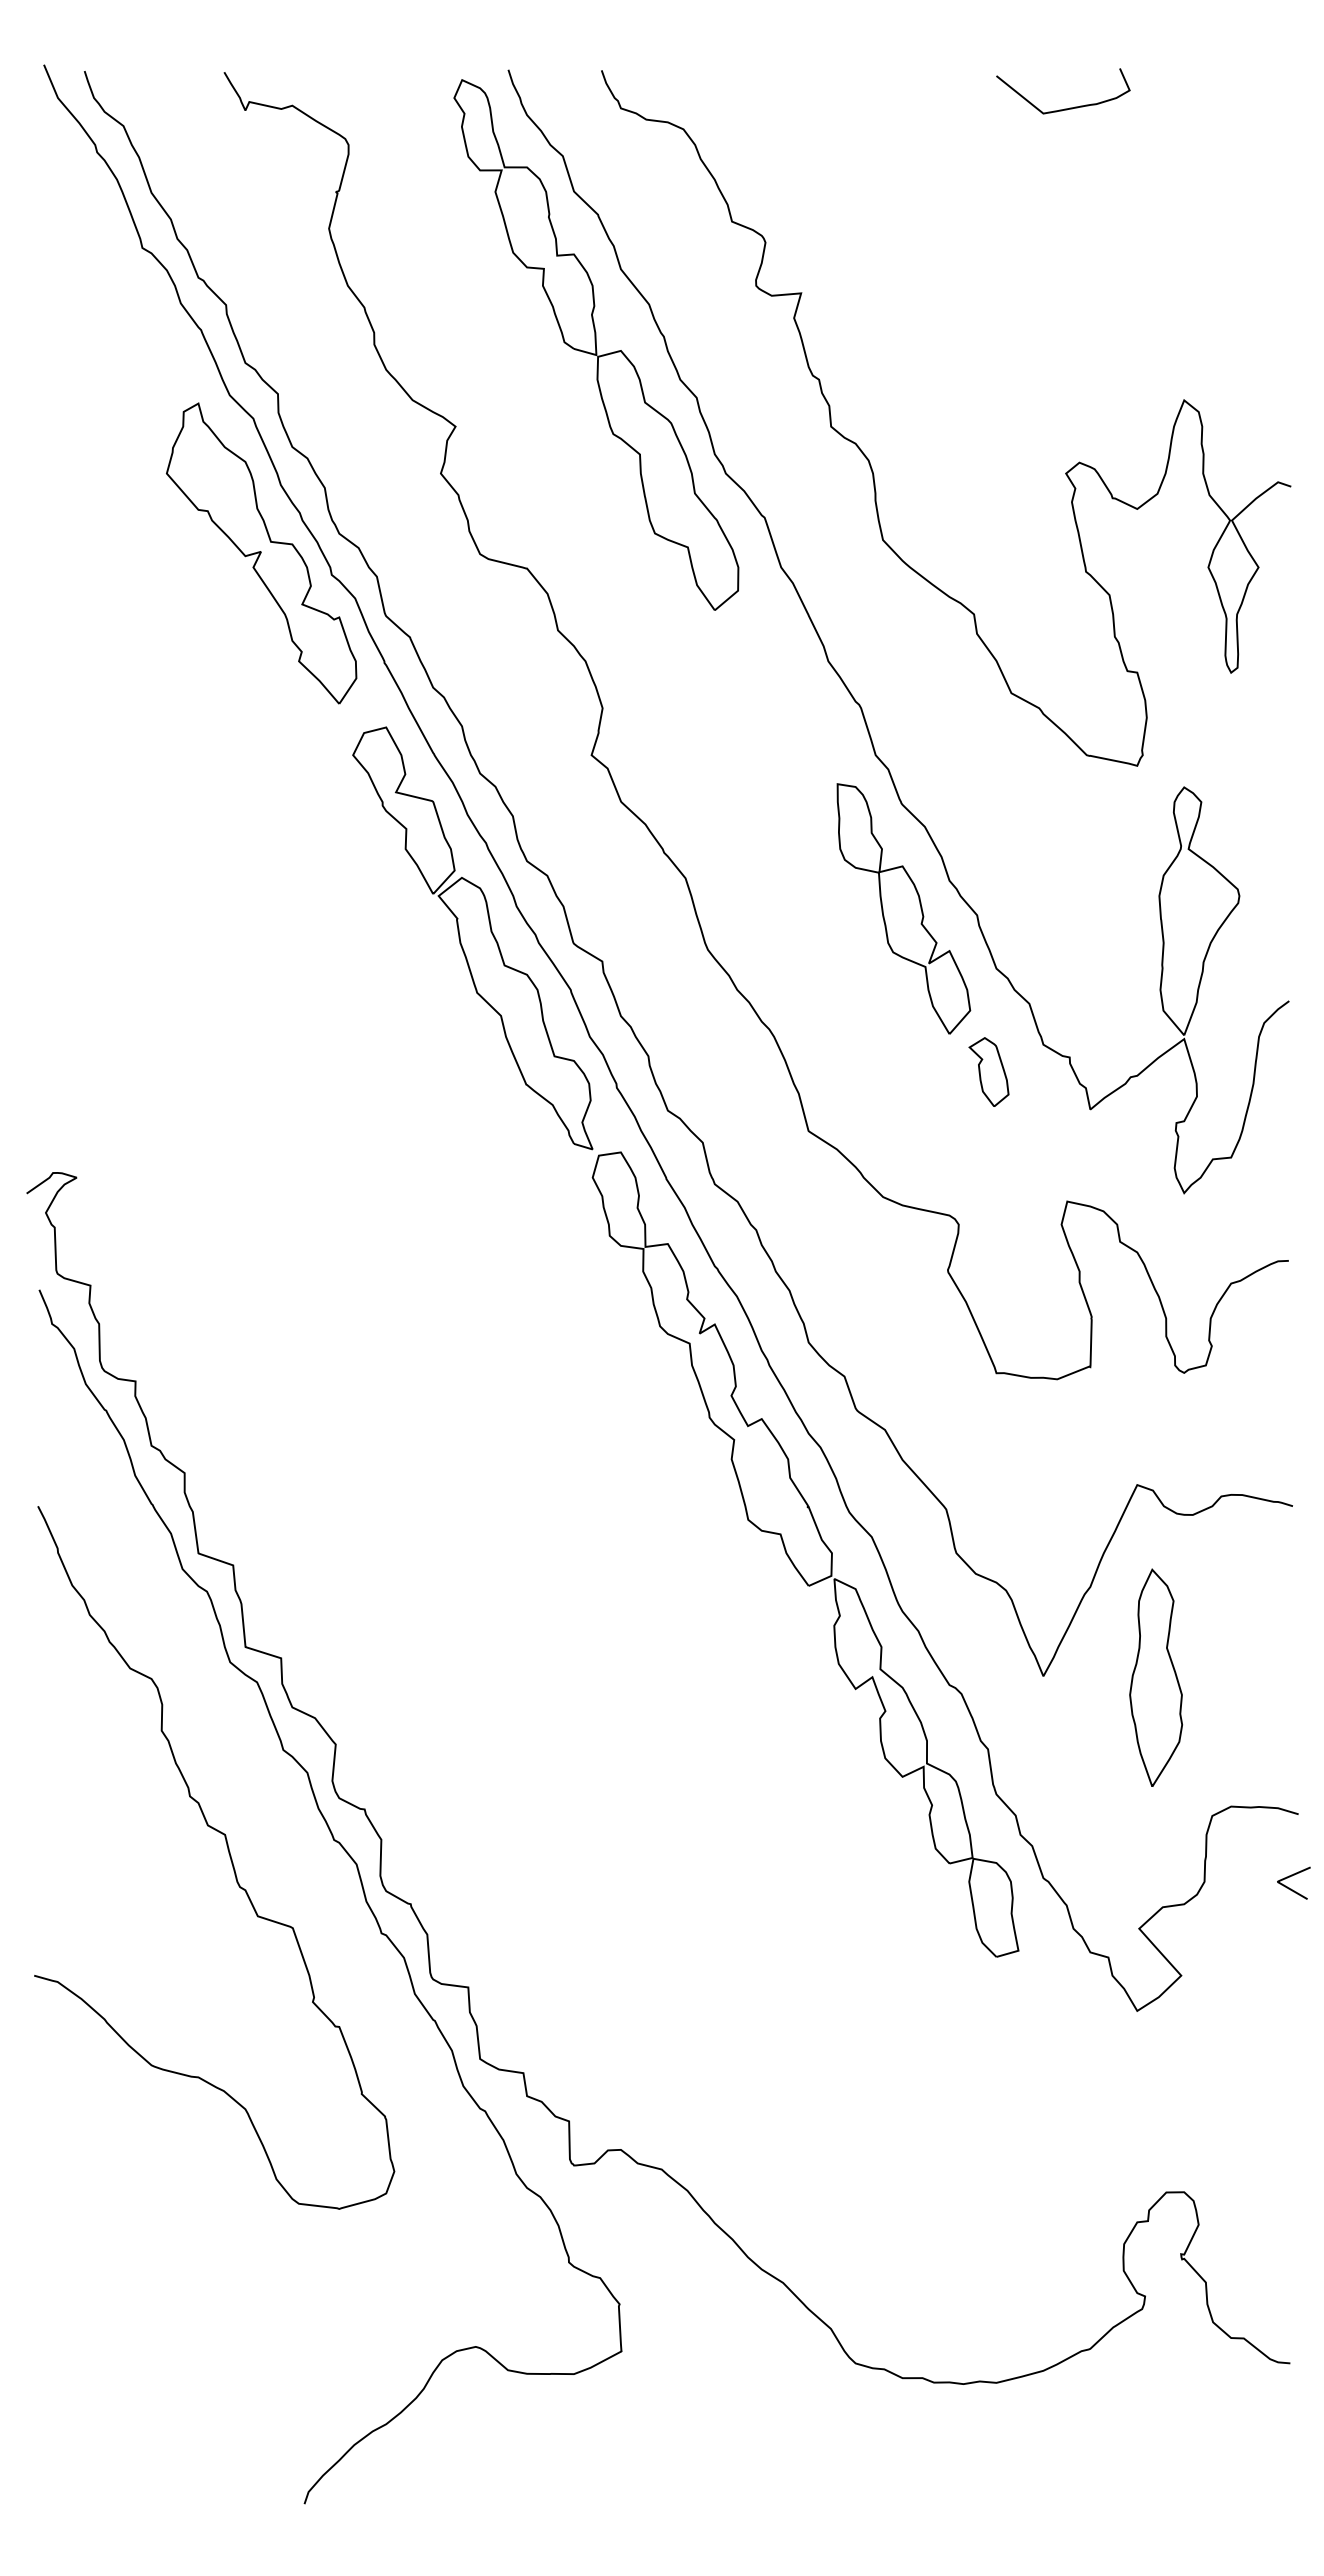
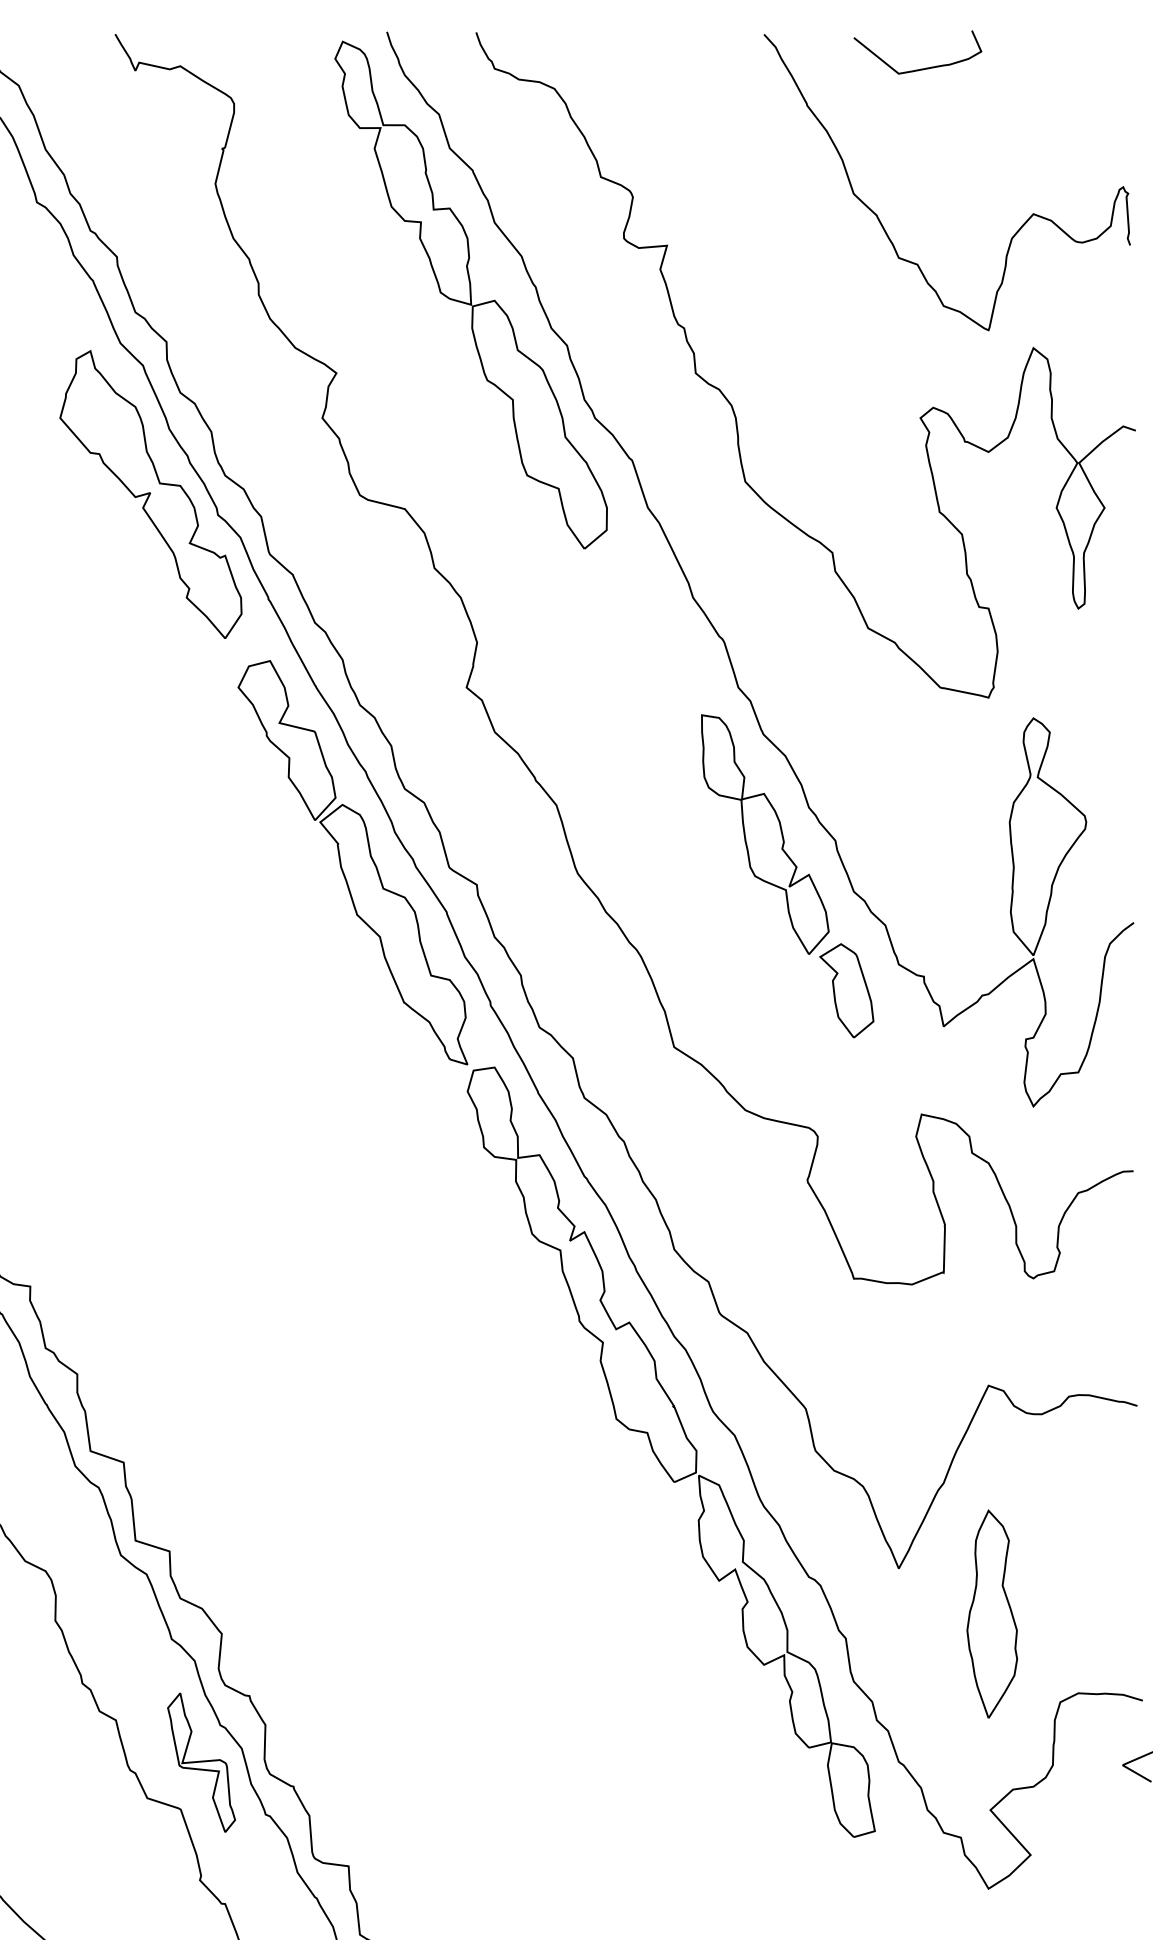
curve: (1022, 263) -> (878, 217), added
part: (988, 1071) -> (846, 990), size x1.43
part: (1155, 1677) -> (991, 1613), moved
part: (314, 1879) -> (201, 1763), added

